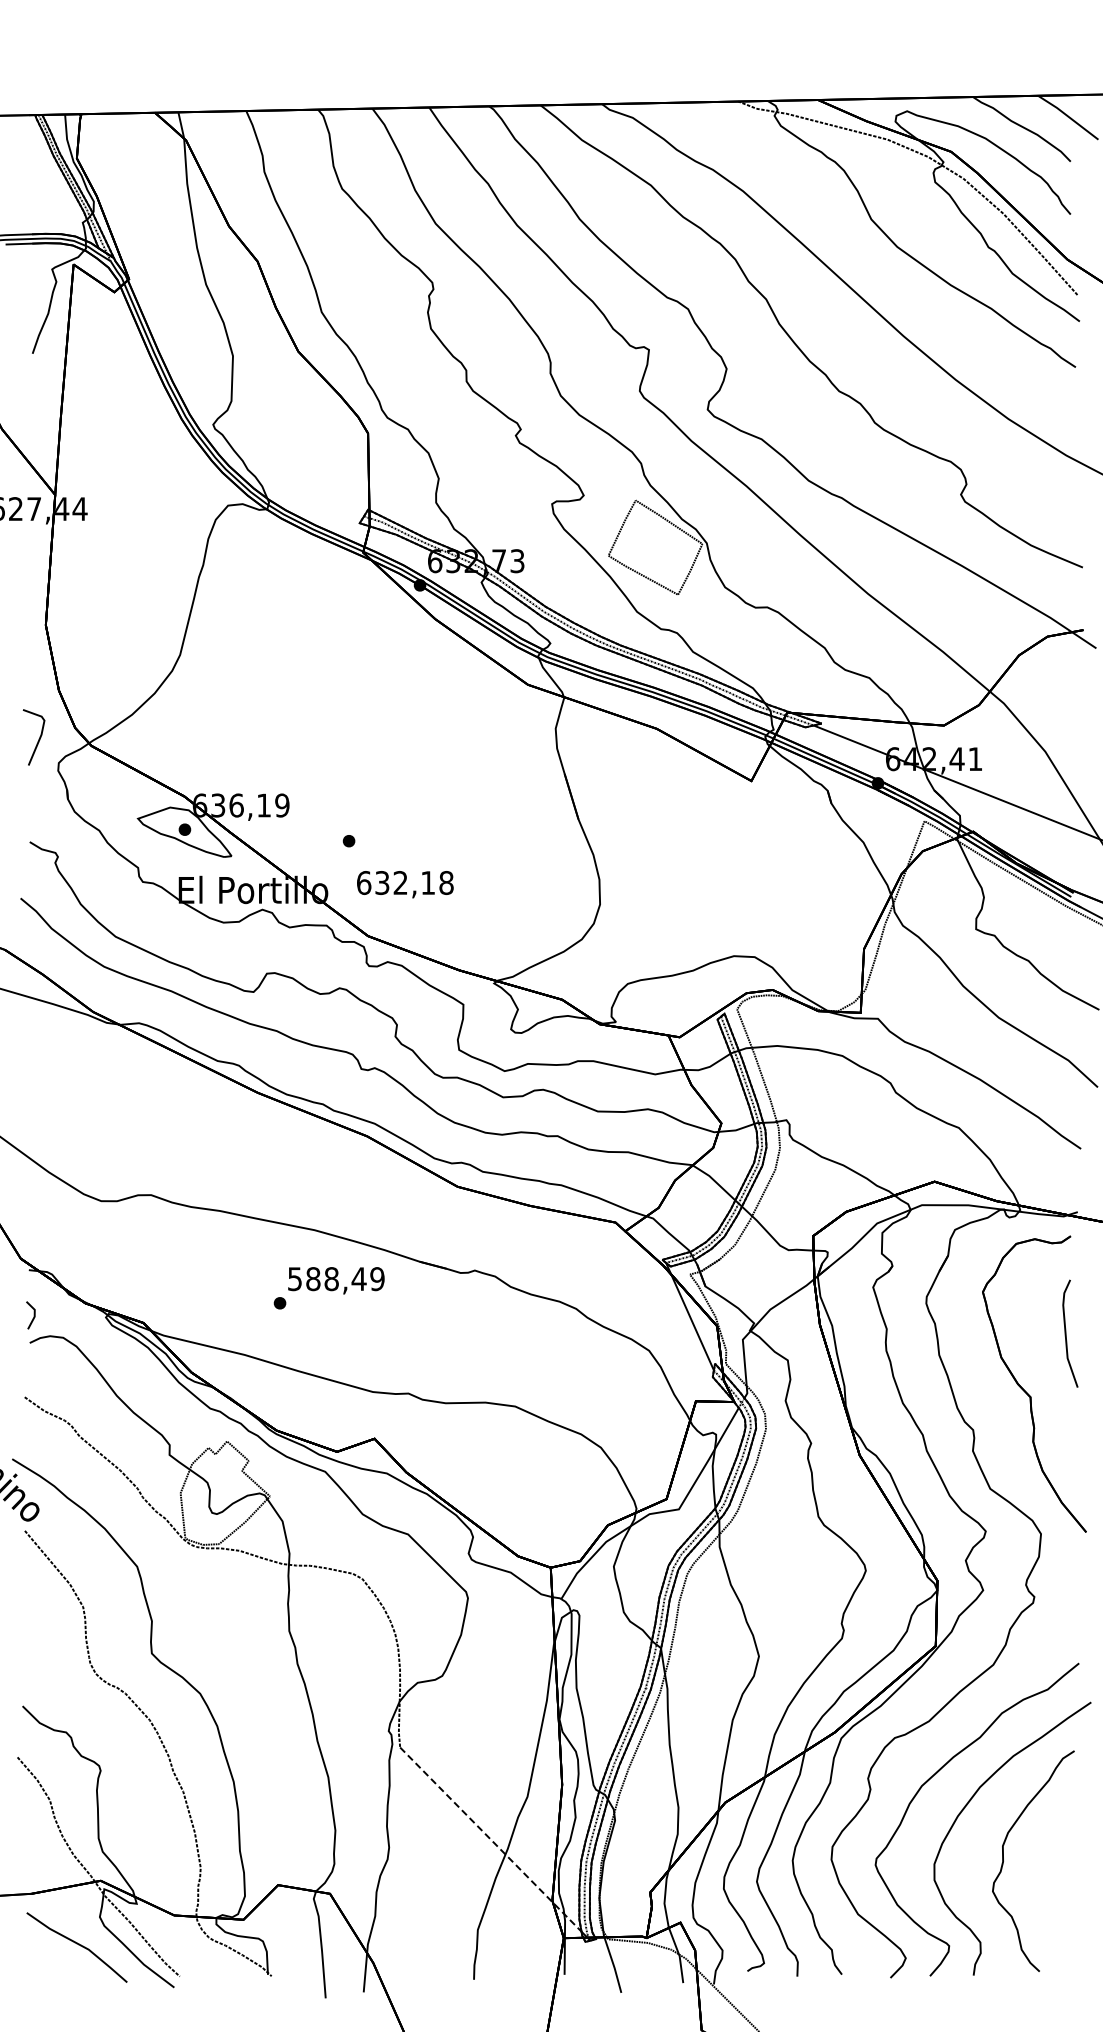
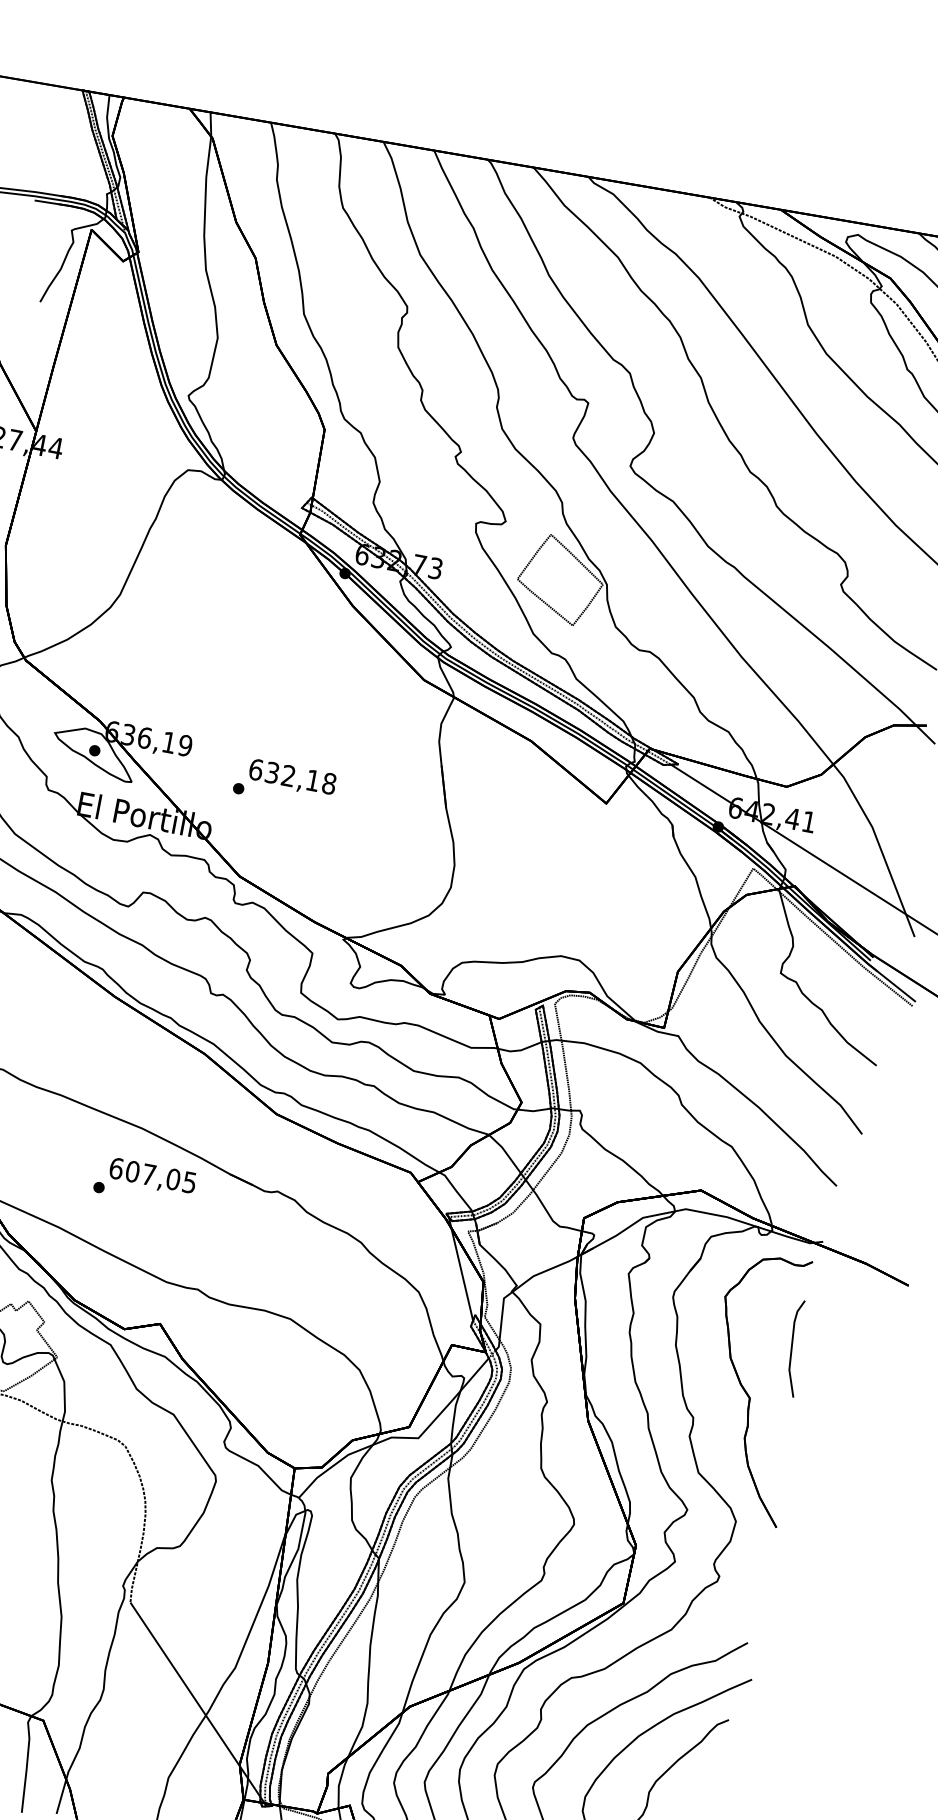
text: (405, 884) -> (292, 778), moved
text: (336, 1279) -> (153, 1176), 588,49 -> 607,05
line: (491, 1839) -> (196, 1699), dashed -> solid

